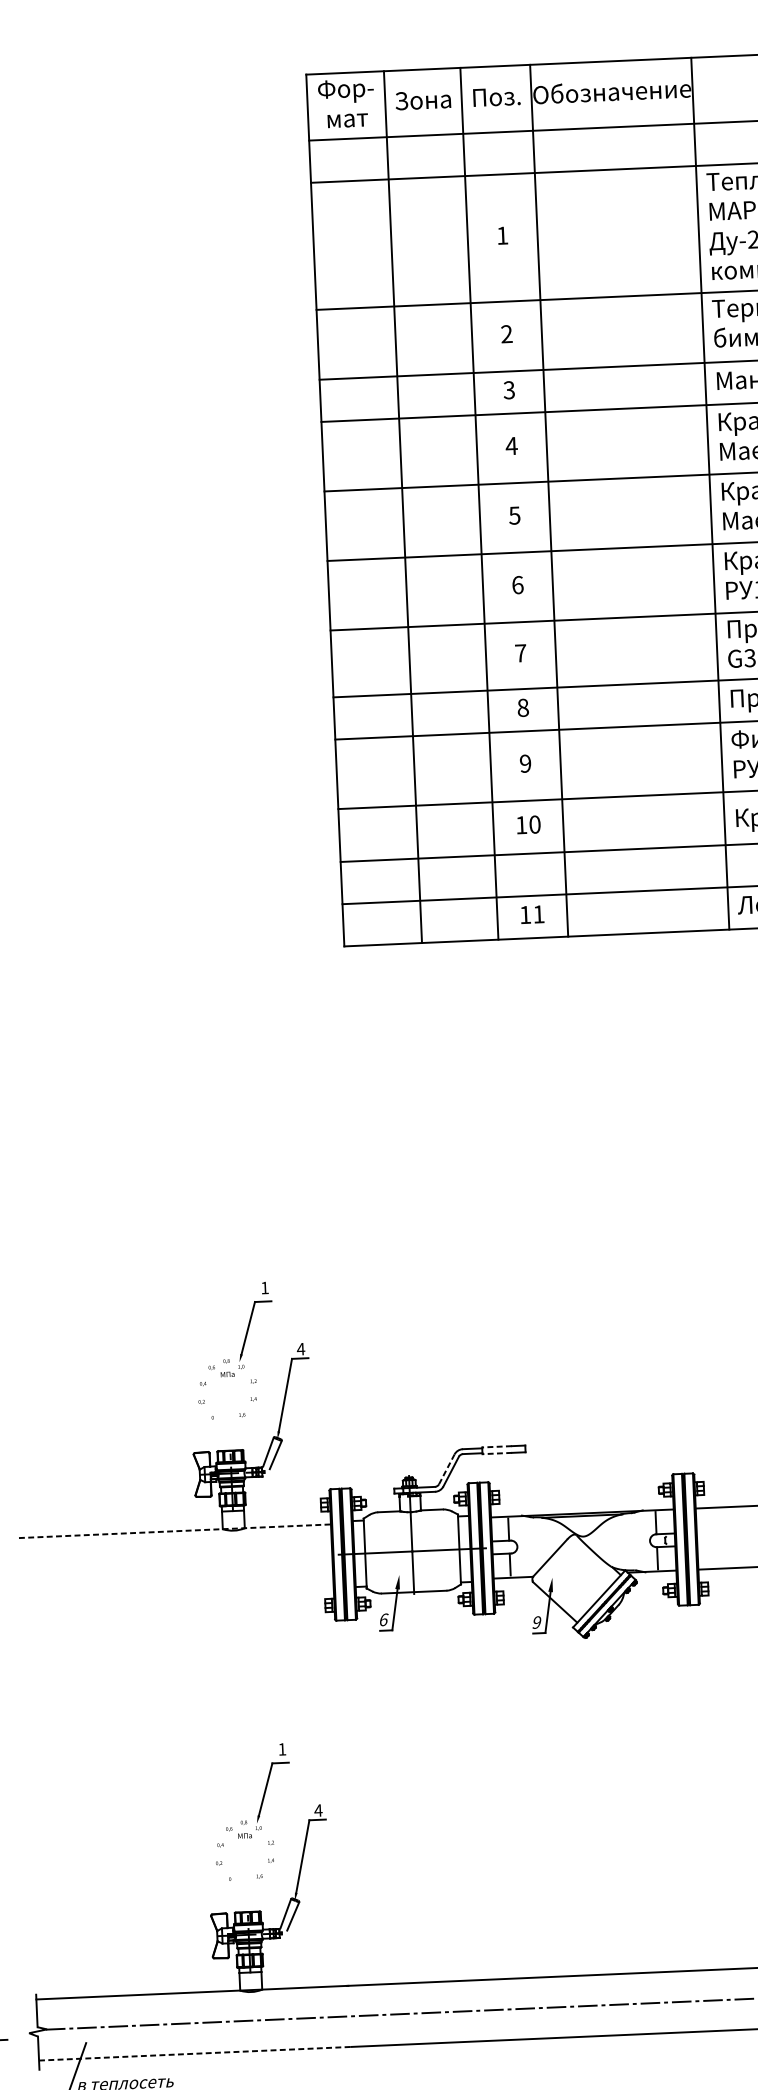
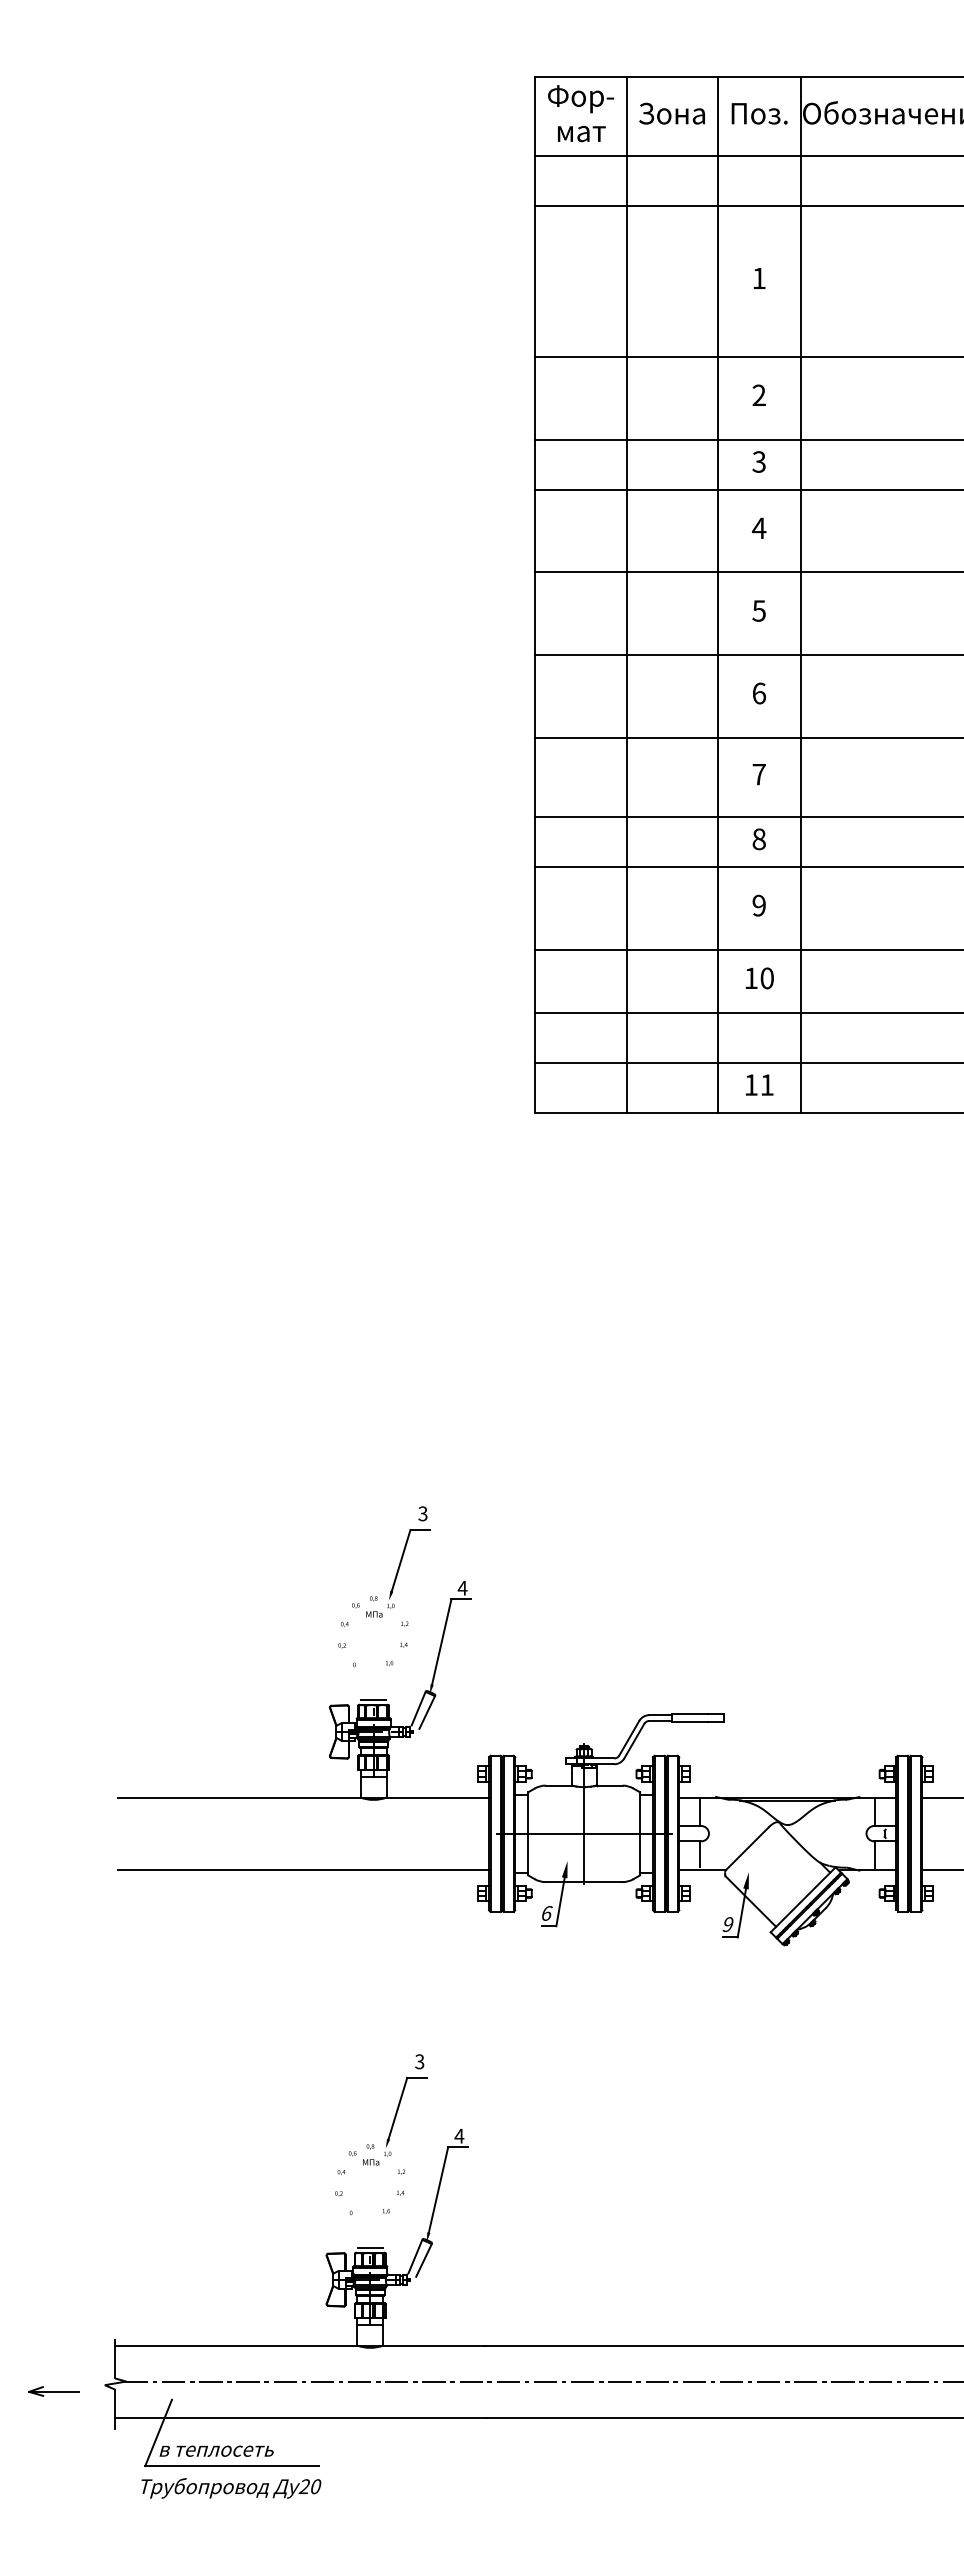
text: (264, 1287) -> (422, 1513), 1 -> 3
line: (230, 1446) -> (373, 1699), added
line: (496, 1447) -> (689, 1714), dashed -> solid
line: (496, 1453) -> (689, 1722), dashed -> solid
line: (447, 1469) -> (629, 1738), dashed -> solid
line: (175, 1531) -> (304, 1797), dashed -> solid
line: (177, 1592) -> (303, 1870), added
text: (282, 1749) -> (419, 2061), 1 -> 3
line: (247, 1907) -> (370, 2247), added
line: (195, 2054) -> (301, 2418), dashed -> solid

